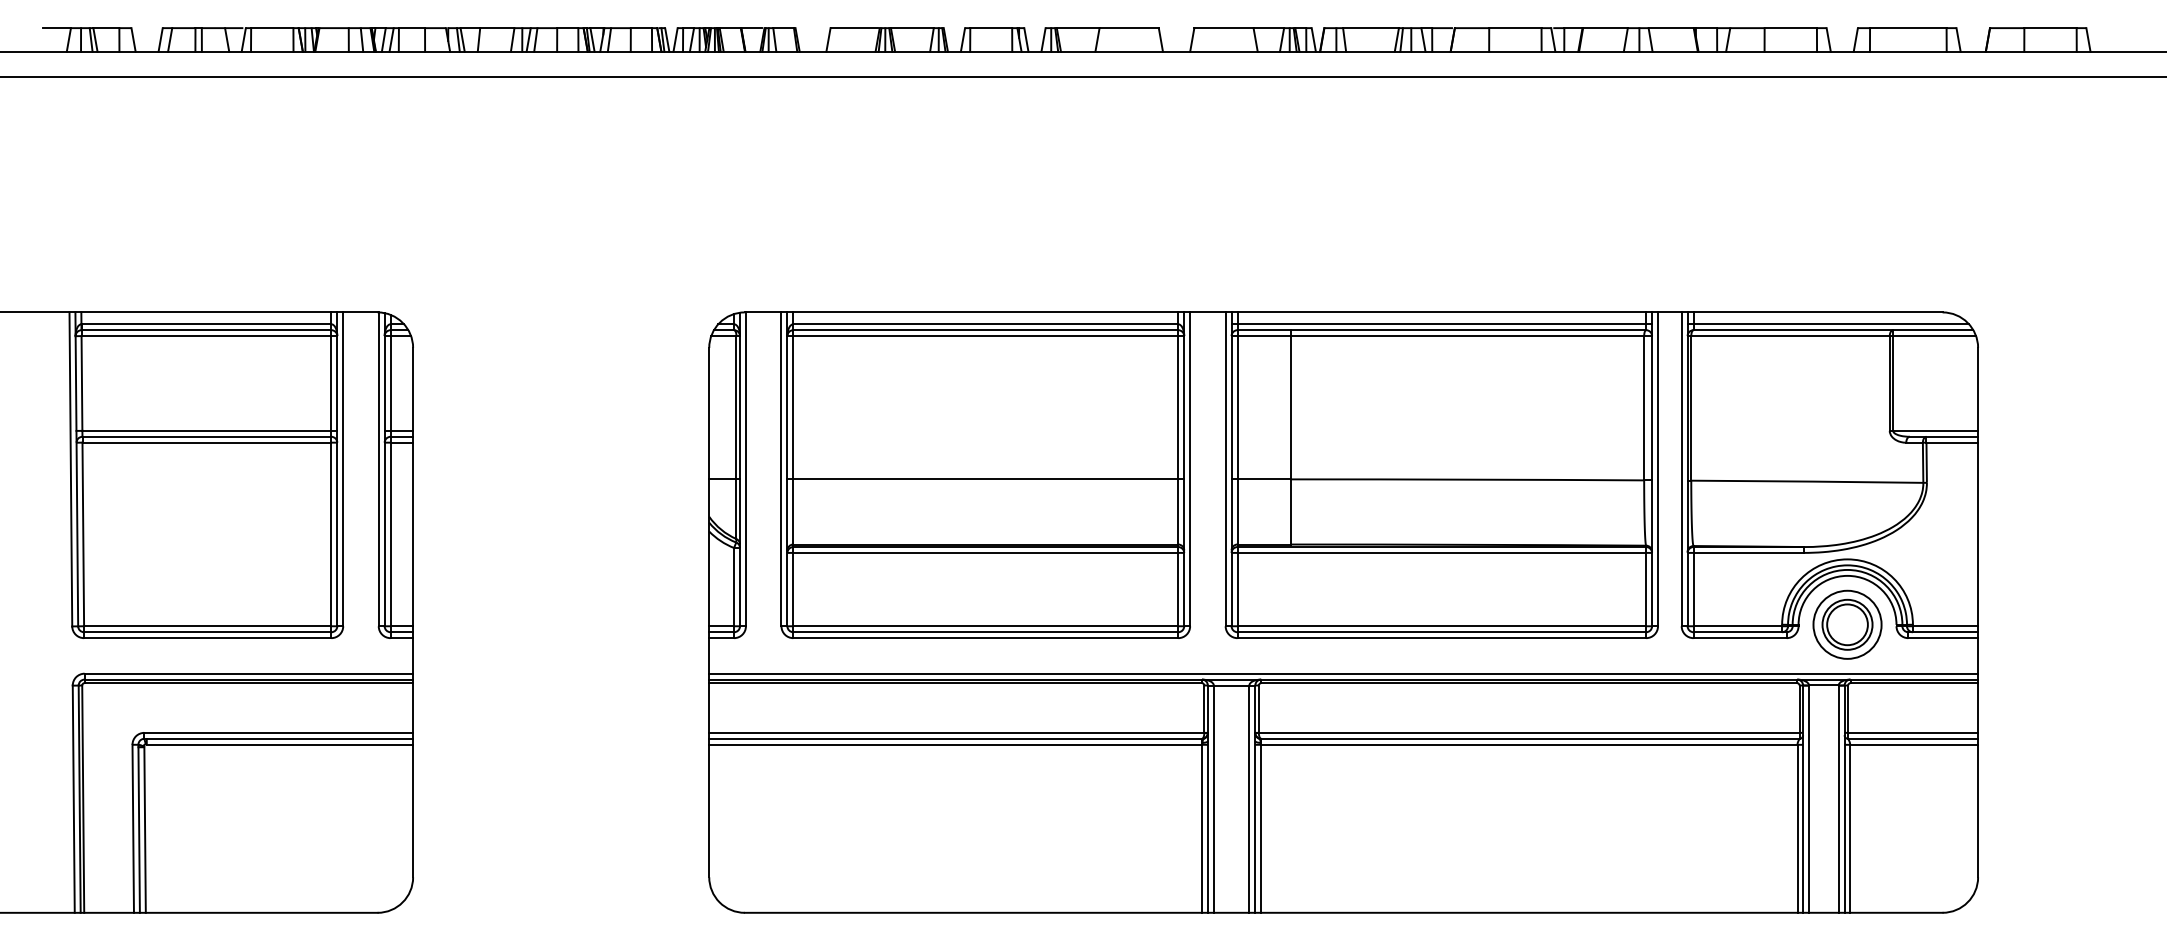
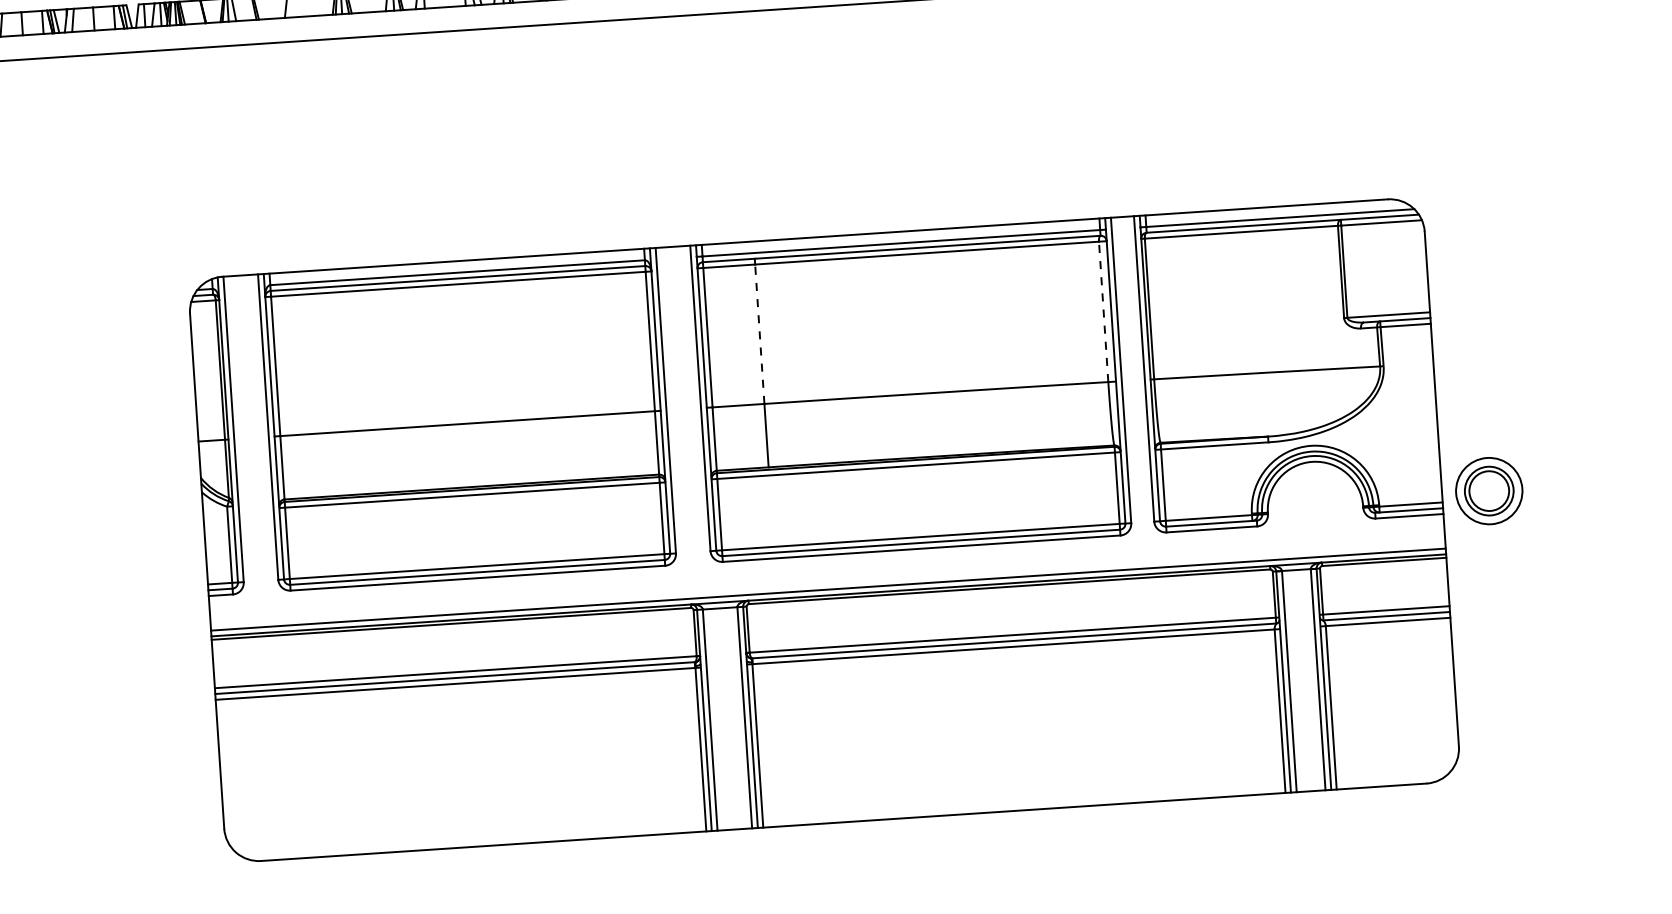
line: (1290, 407) -> (759, 334), solid -> dashed
line: (1644, 407) -> (1103, 311), solid -> dashed
part: (1847, 624) -> (1489, 490), moved

